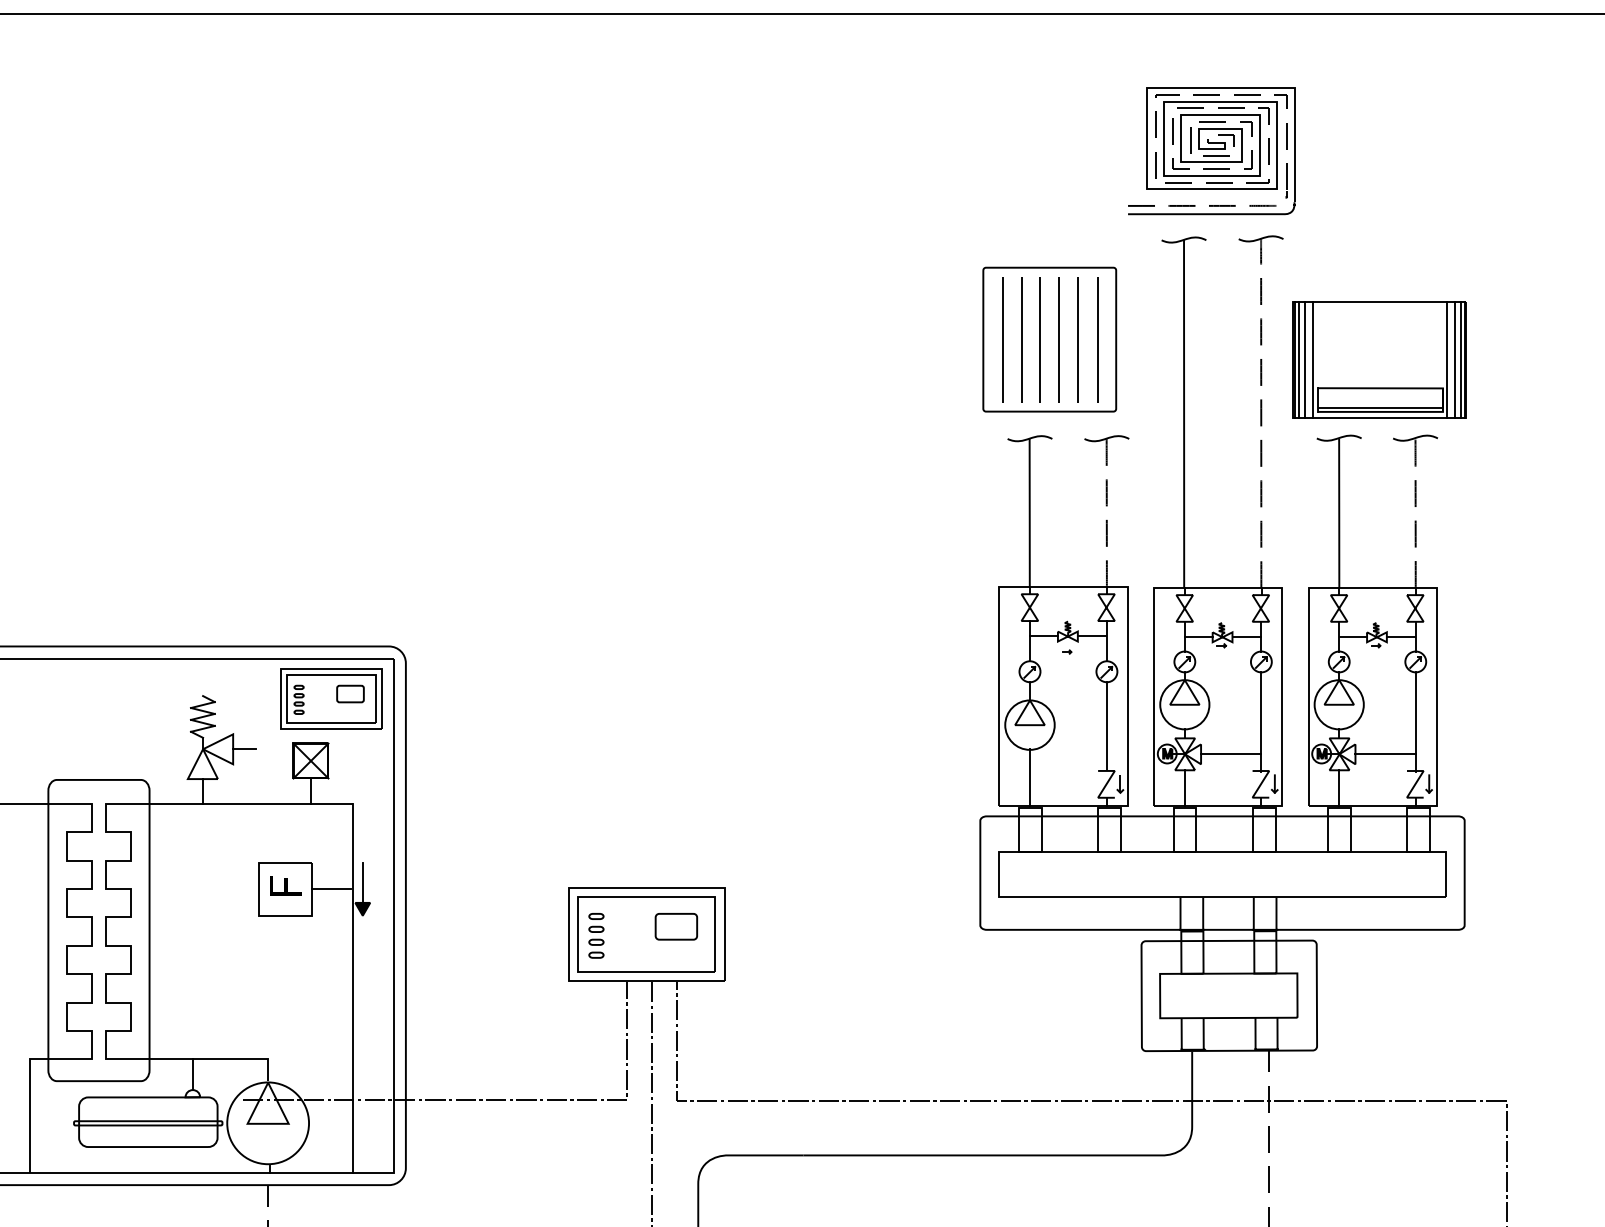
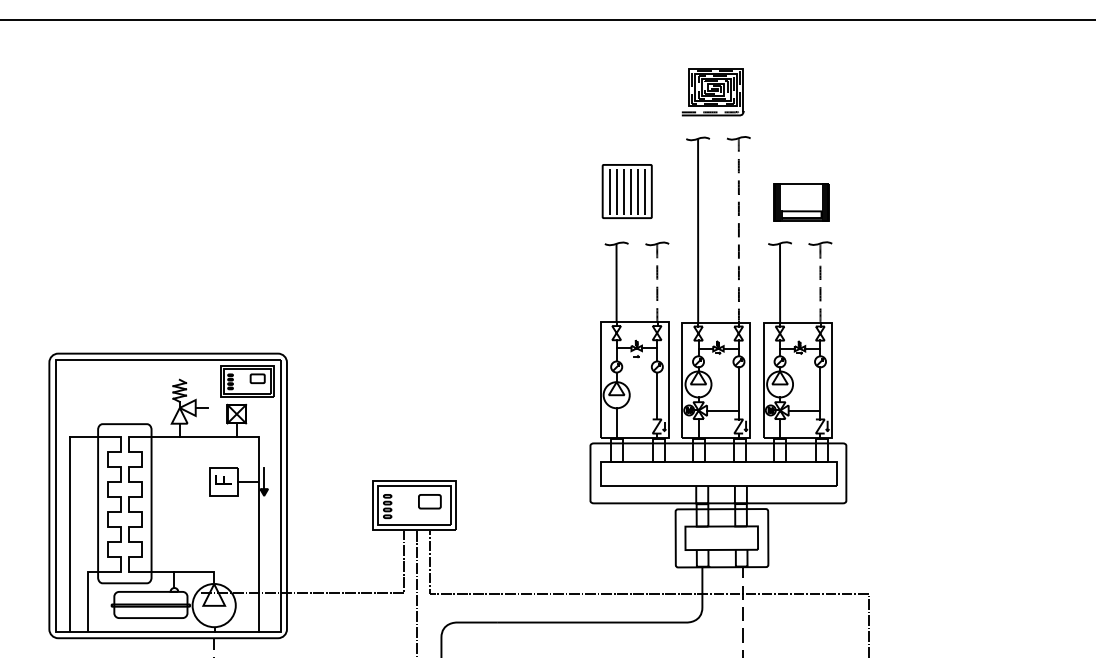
part: (1211, 152) -> (712, 92), size x0.7
part: (1050, 339) -> (627, 191), size x0.7
part: (1379, 360) -> (801, 202), size x0.6

